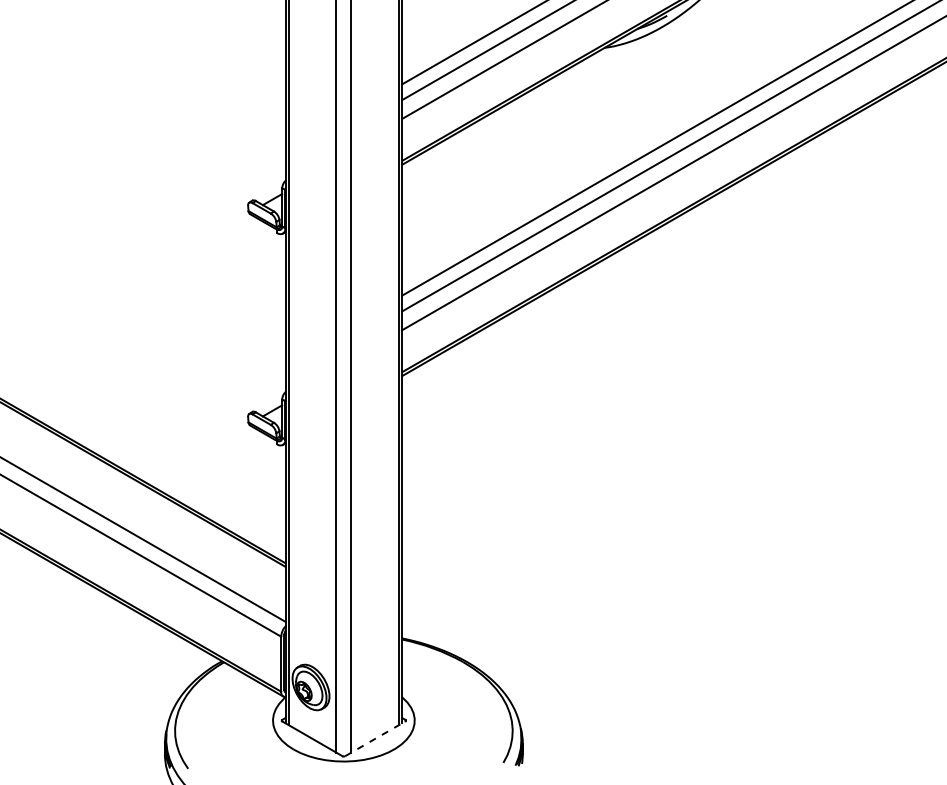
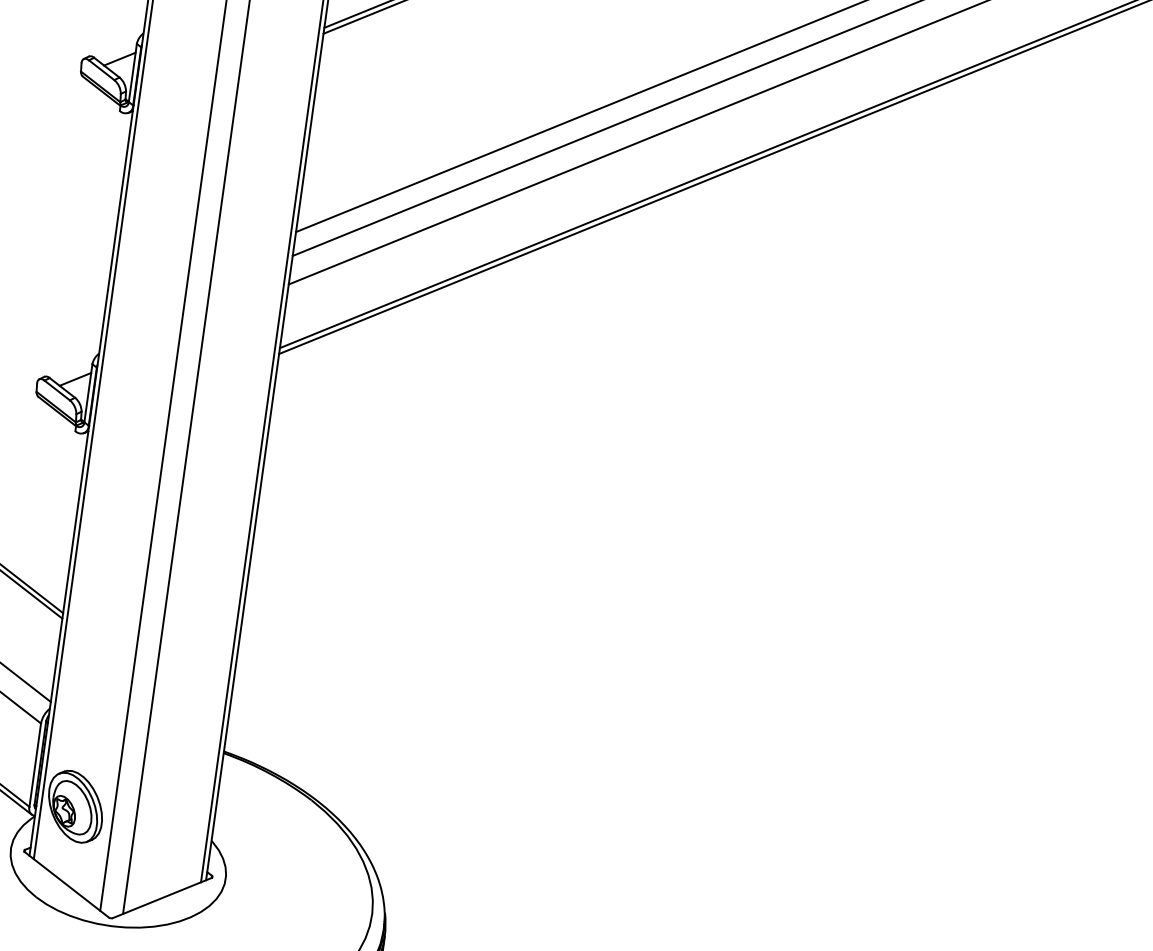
line: (375, 738) -> (162, 897), dashed -> solid

